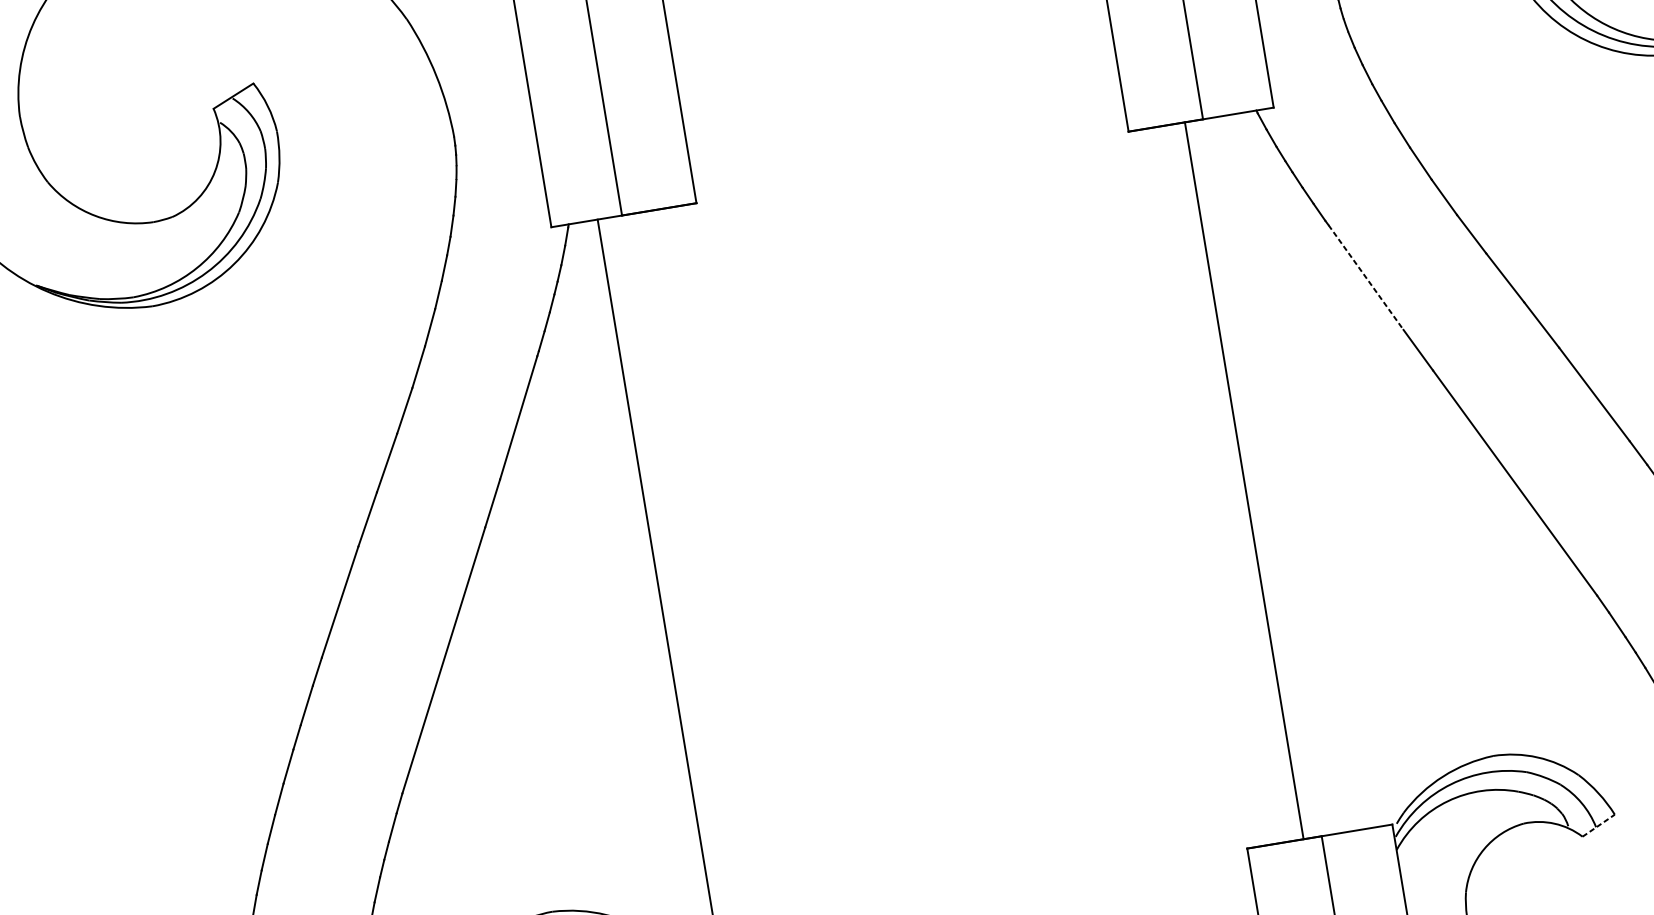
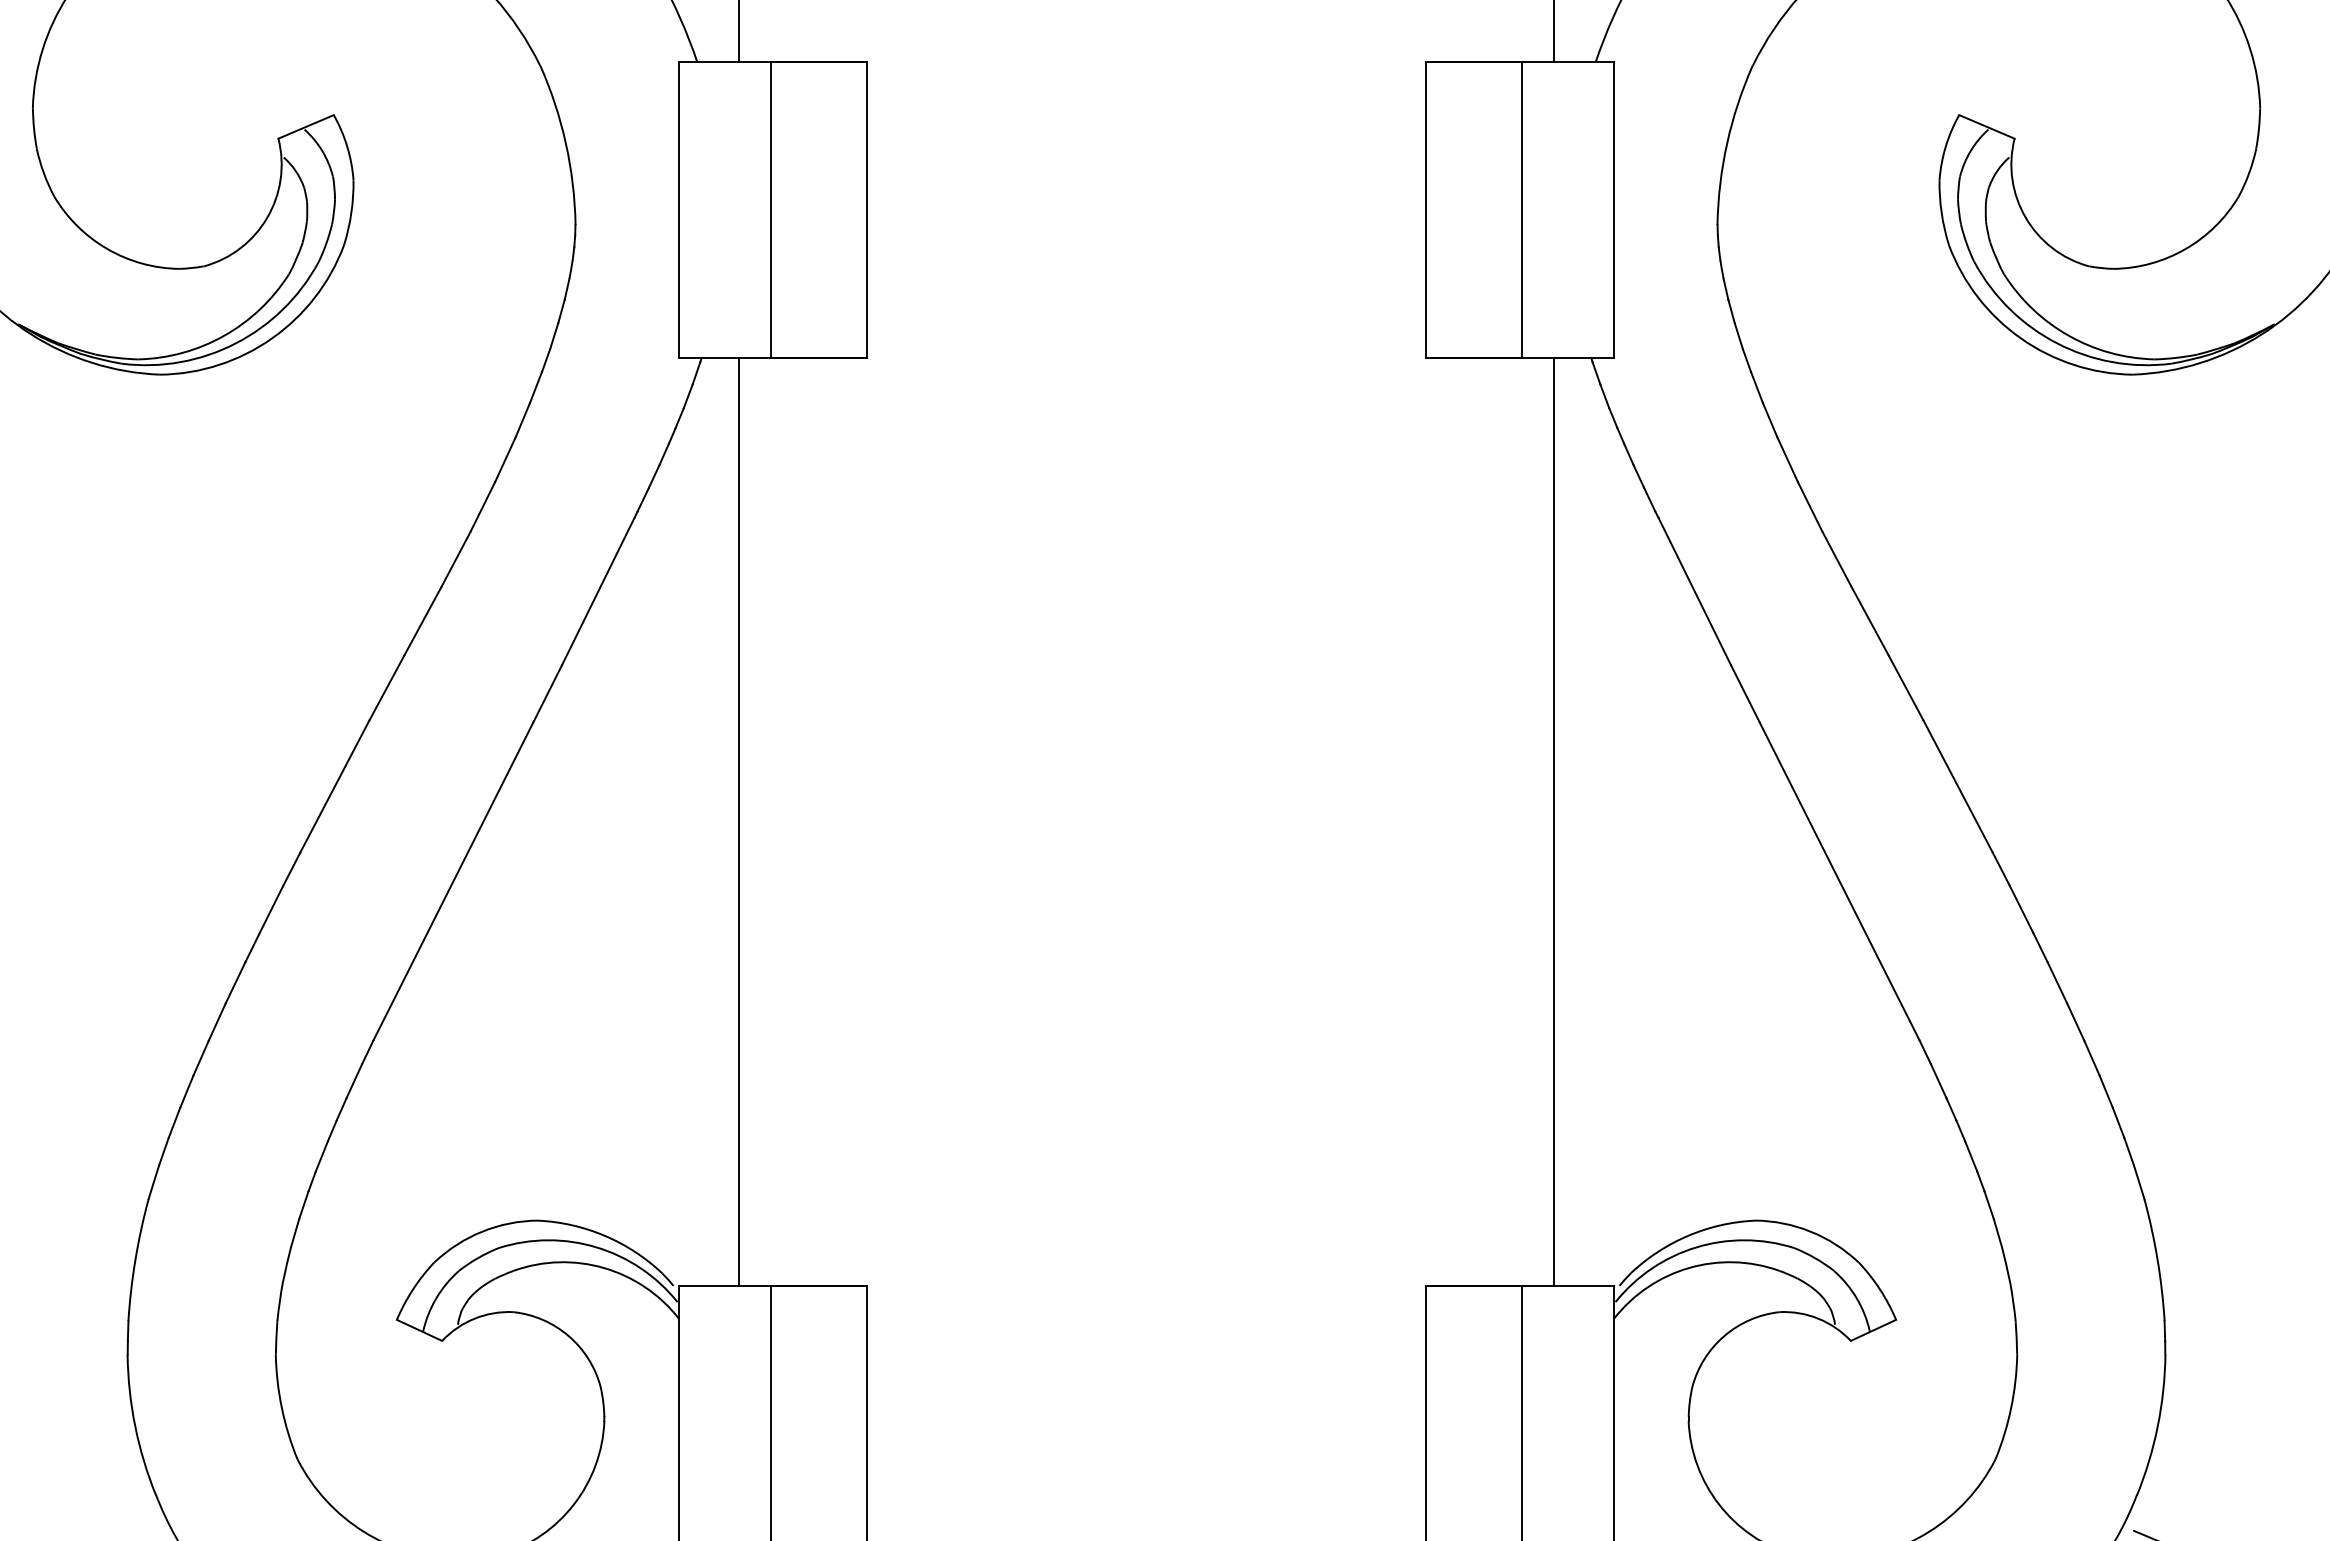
line: (1365, 277) -> (1694, 591), dashed -> solid
line: (1243, 480) -> (1553, 821), moved
line: (1598, 825) -> (1873, 1330), dashed -> solid

